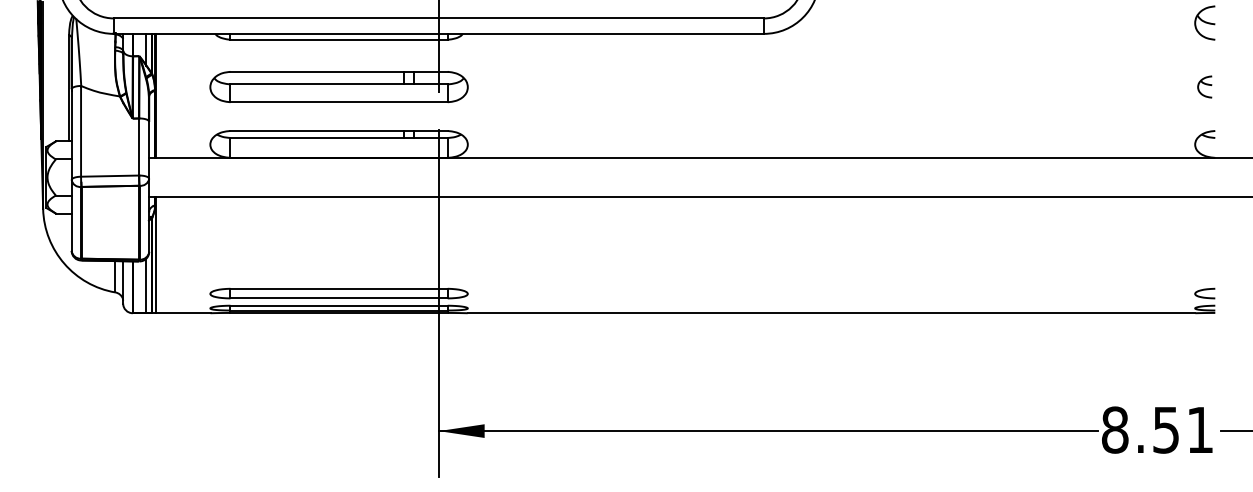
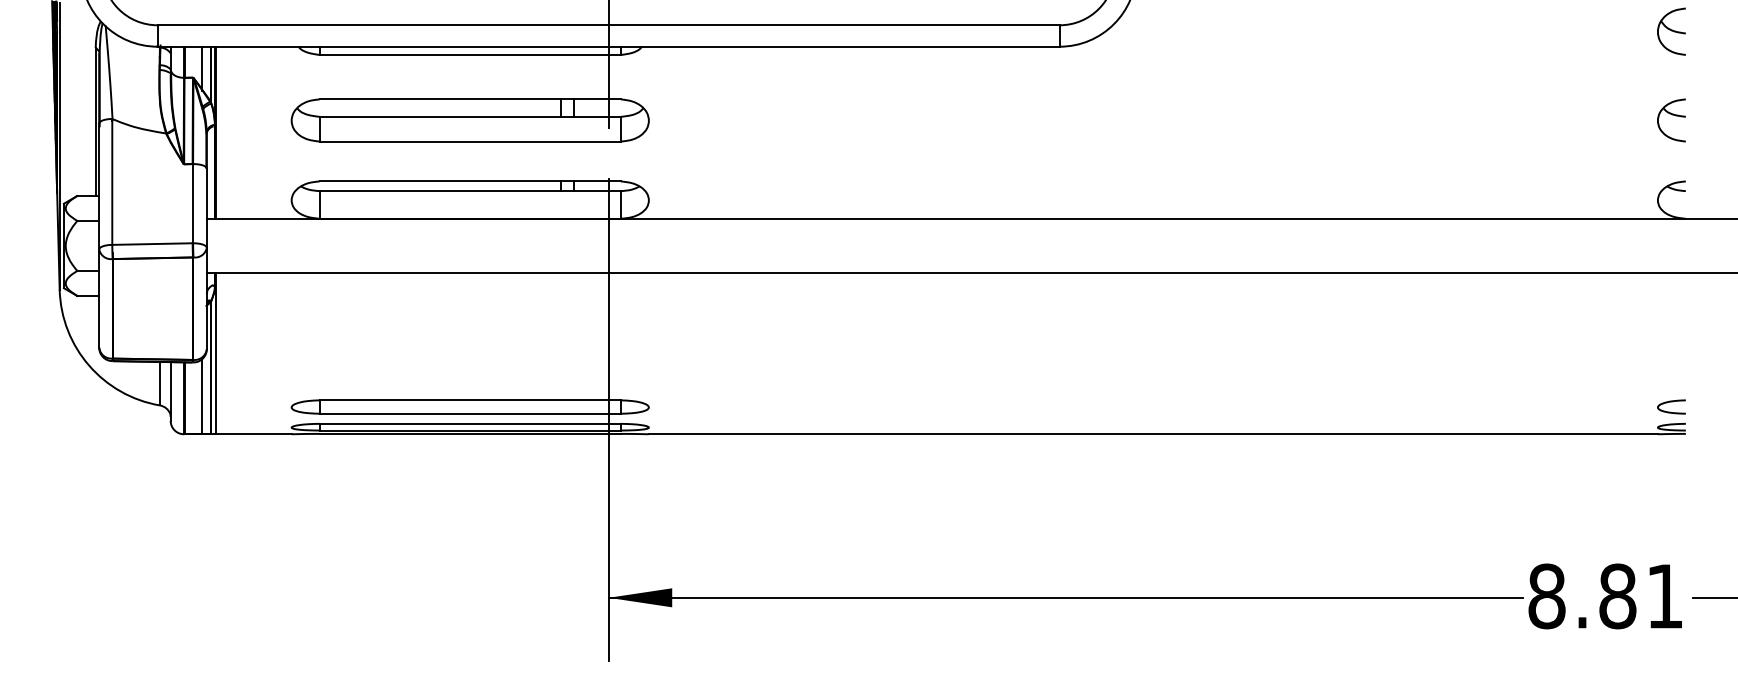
part: (1204, 87) -> (1671, 120), size x1.43
text: (1166, 430) -> (1617, 596), 8.51 -> 8.81

